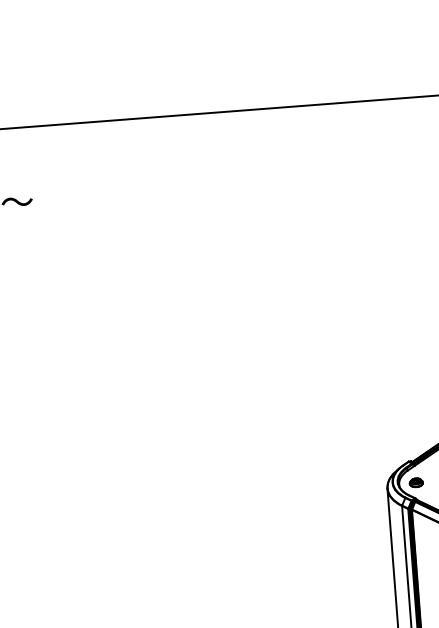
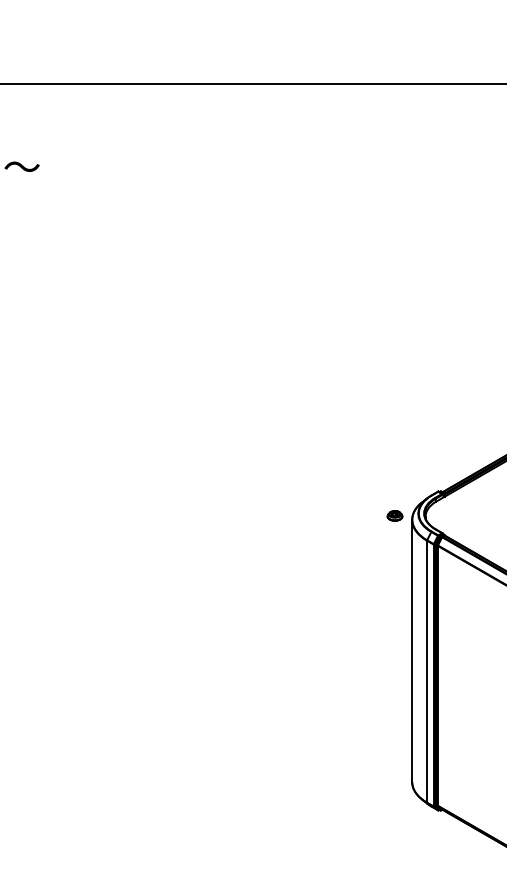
part: (415, 482) -> (394, 515), moved

